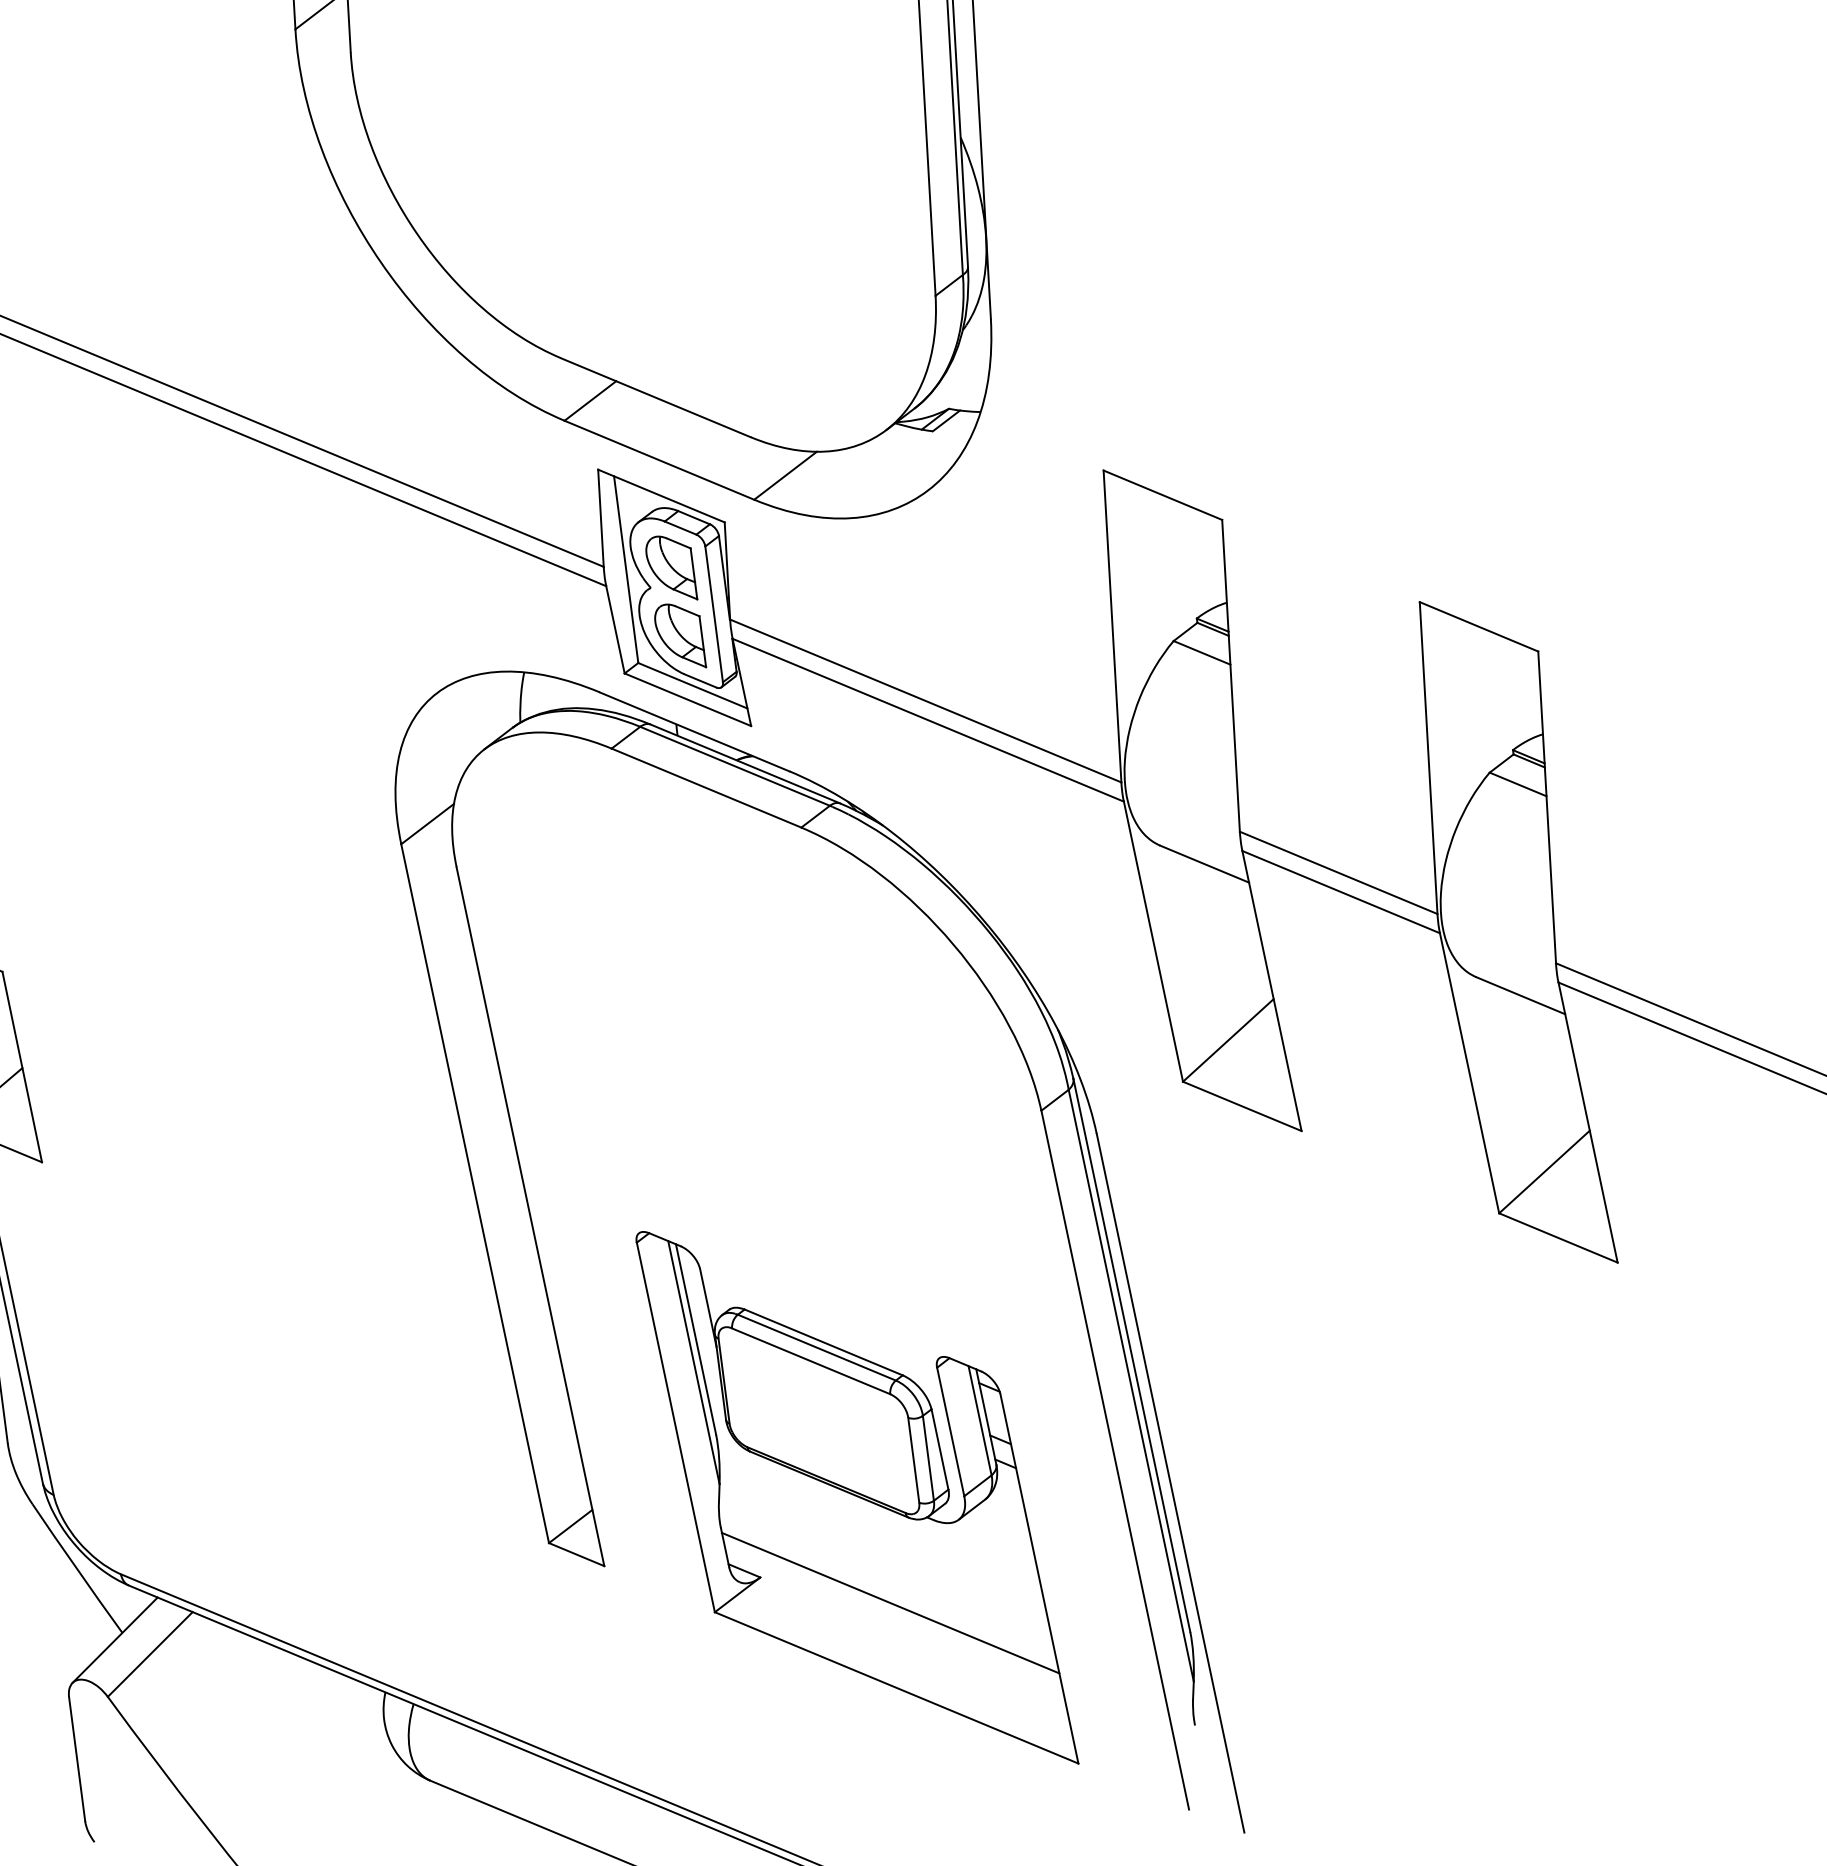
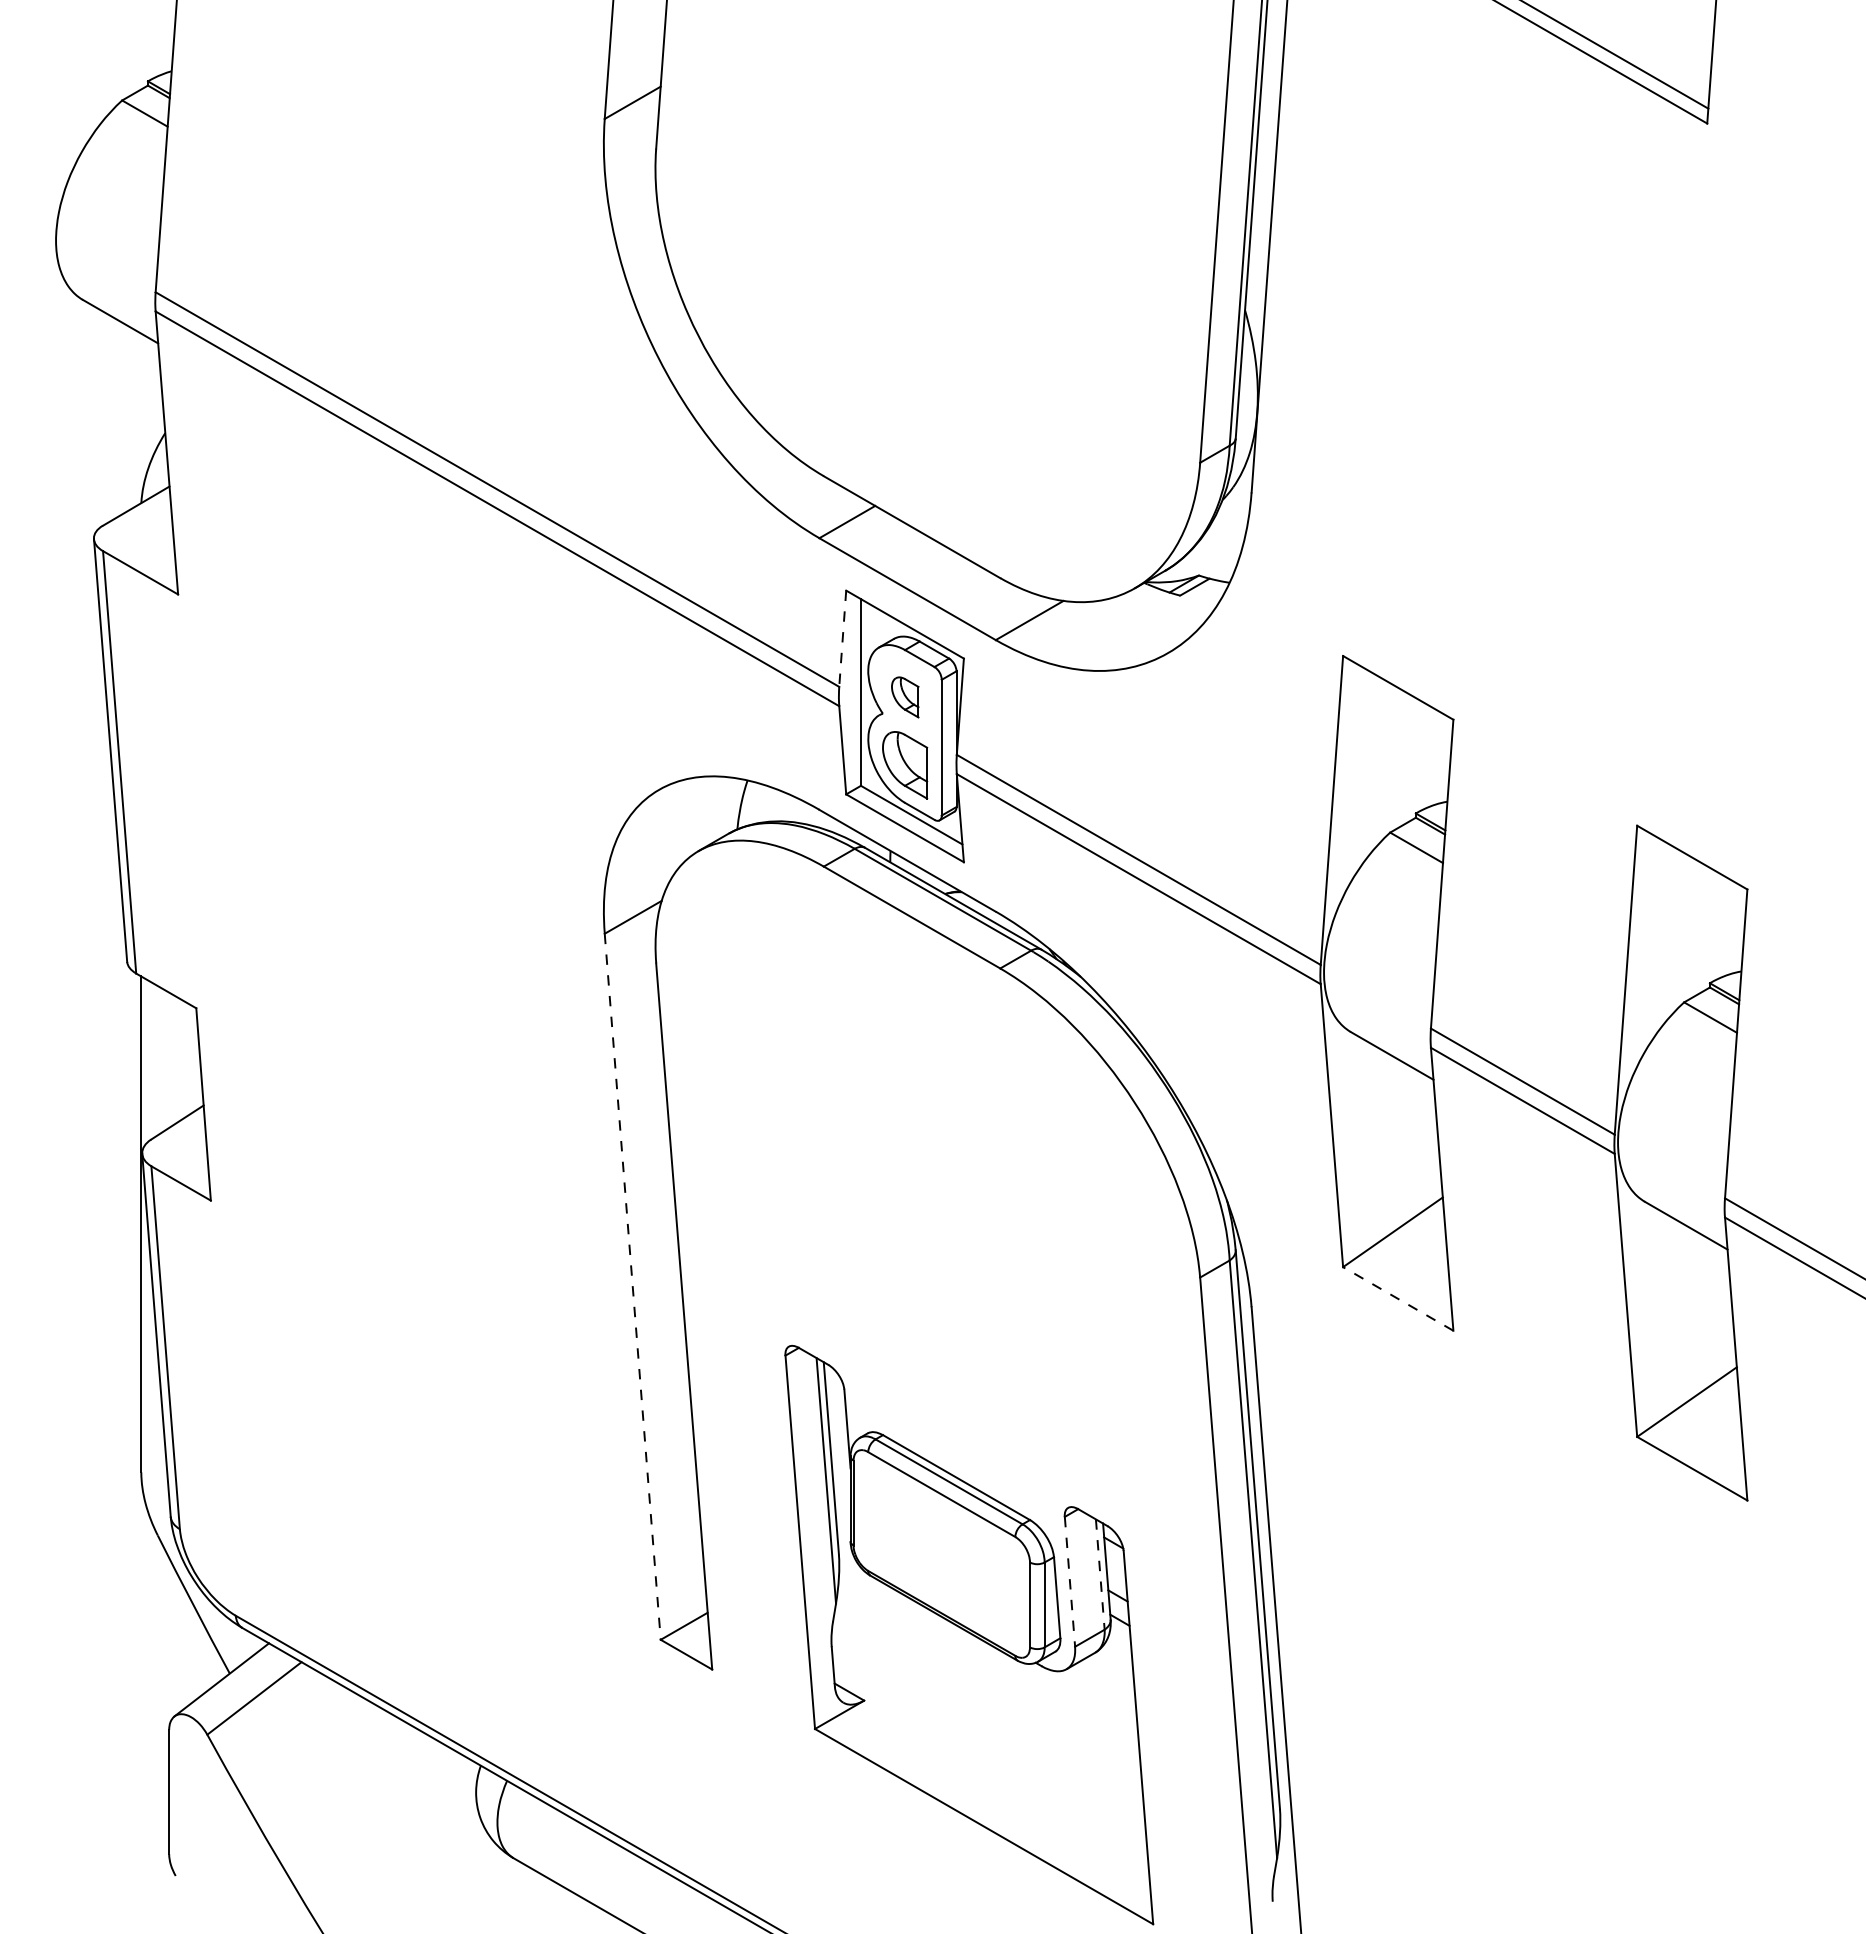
line: (600, 519) -> (842, 639), solid -> dashed
part: (671, 568) -> (905, 697), size x0.6
line: (1242, 1105) -> (1398, 1298), solid -> dashed
line: (474, 1194) -> (632, 1287), solid -> dashed
line: (980, 1421) -> (1100, 1575), solid -> dashed
line: (951, 1432) -> (1070, 1582), solid -> dashed
line: (891, 1603) -> (989, 1742), removed

